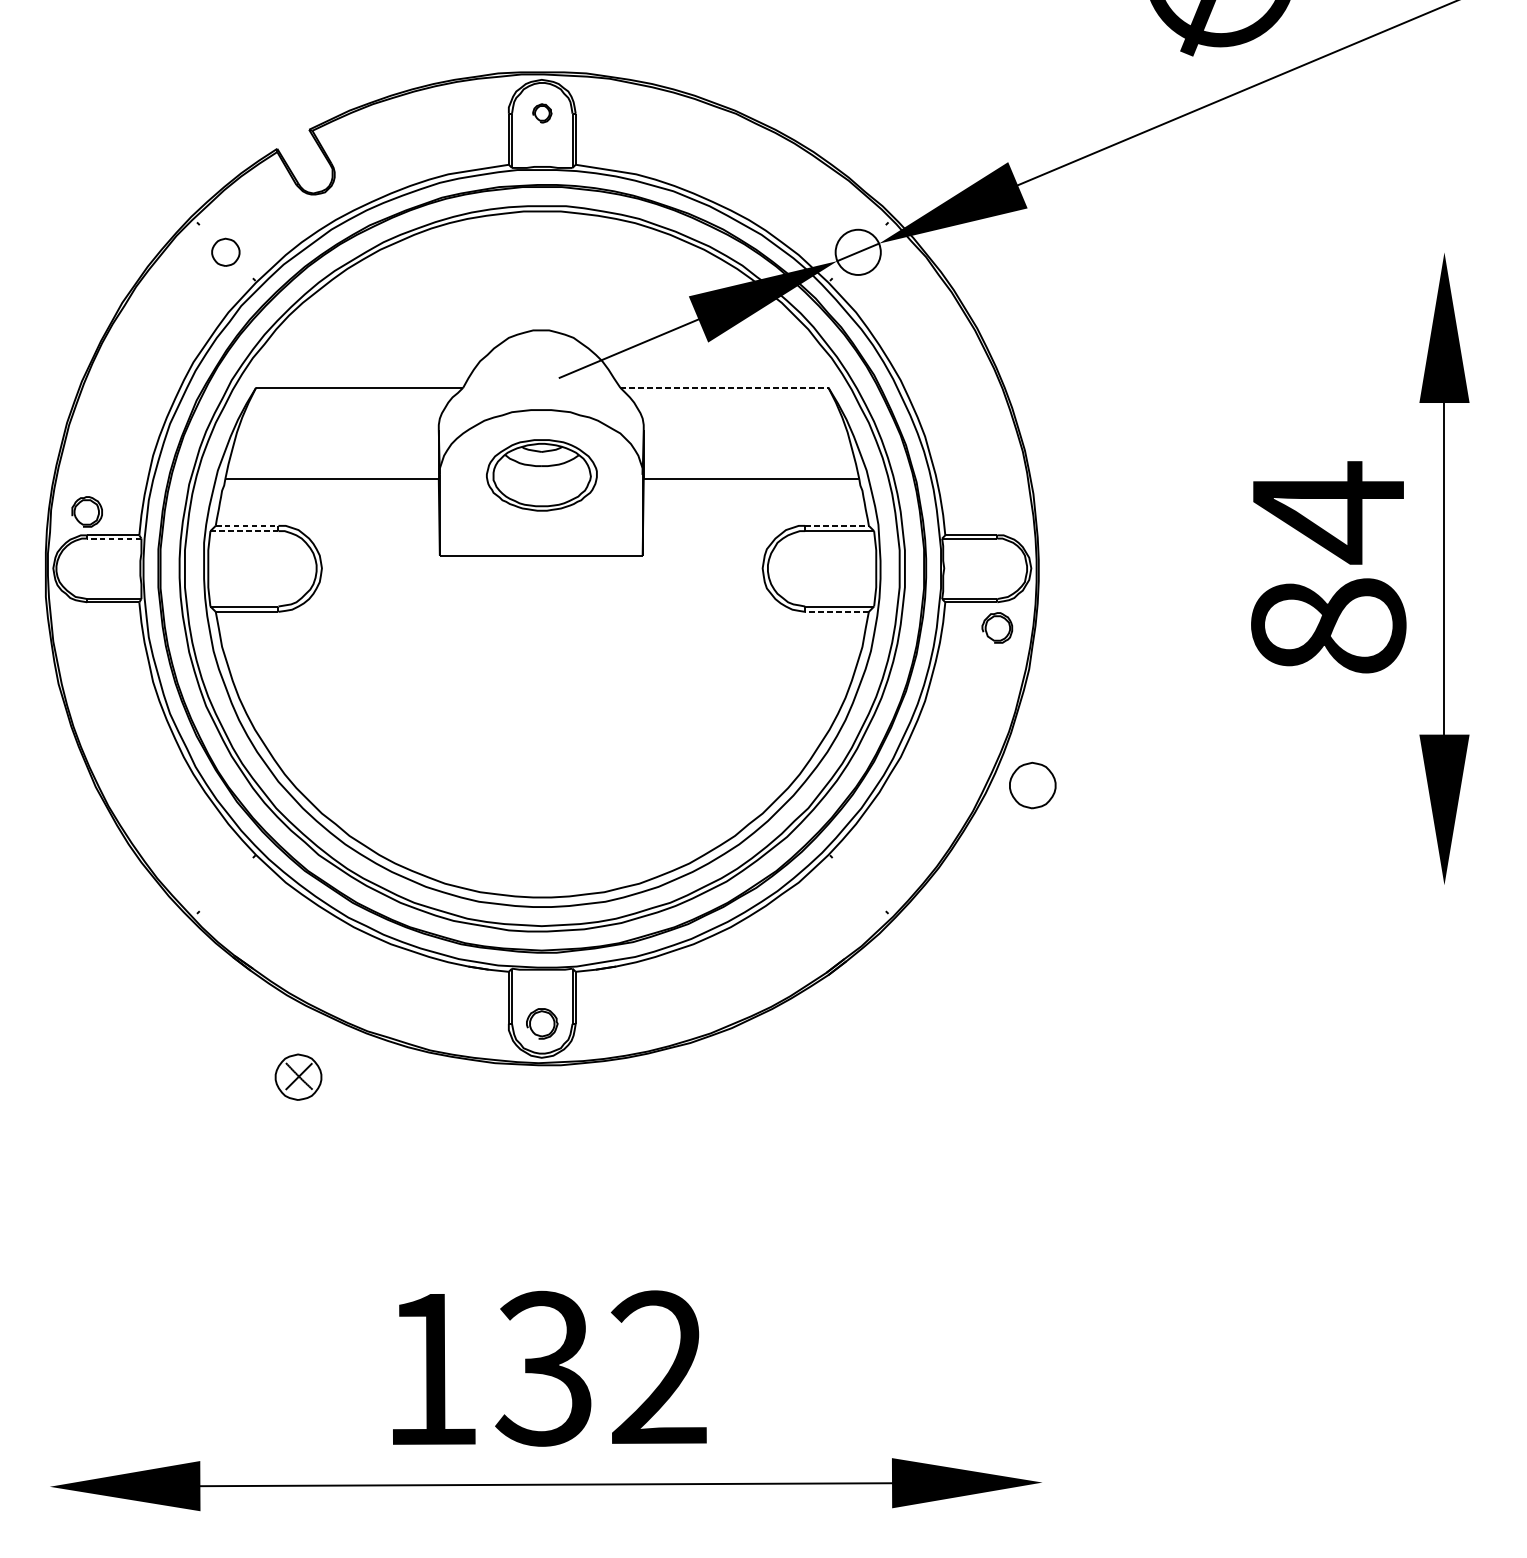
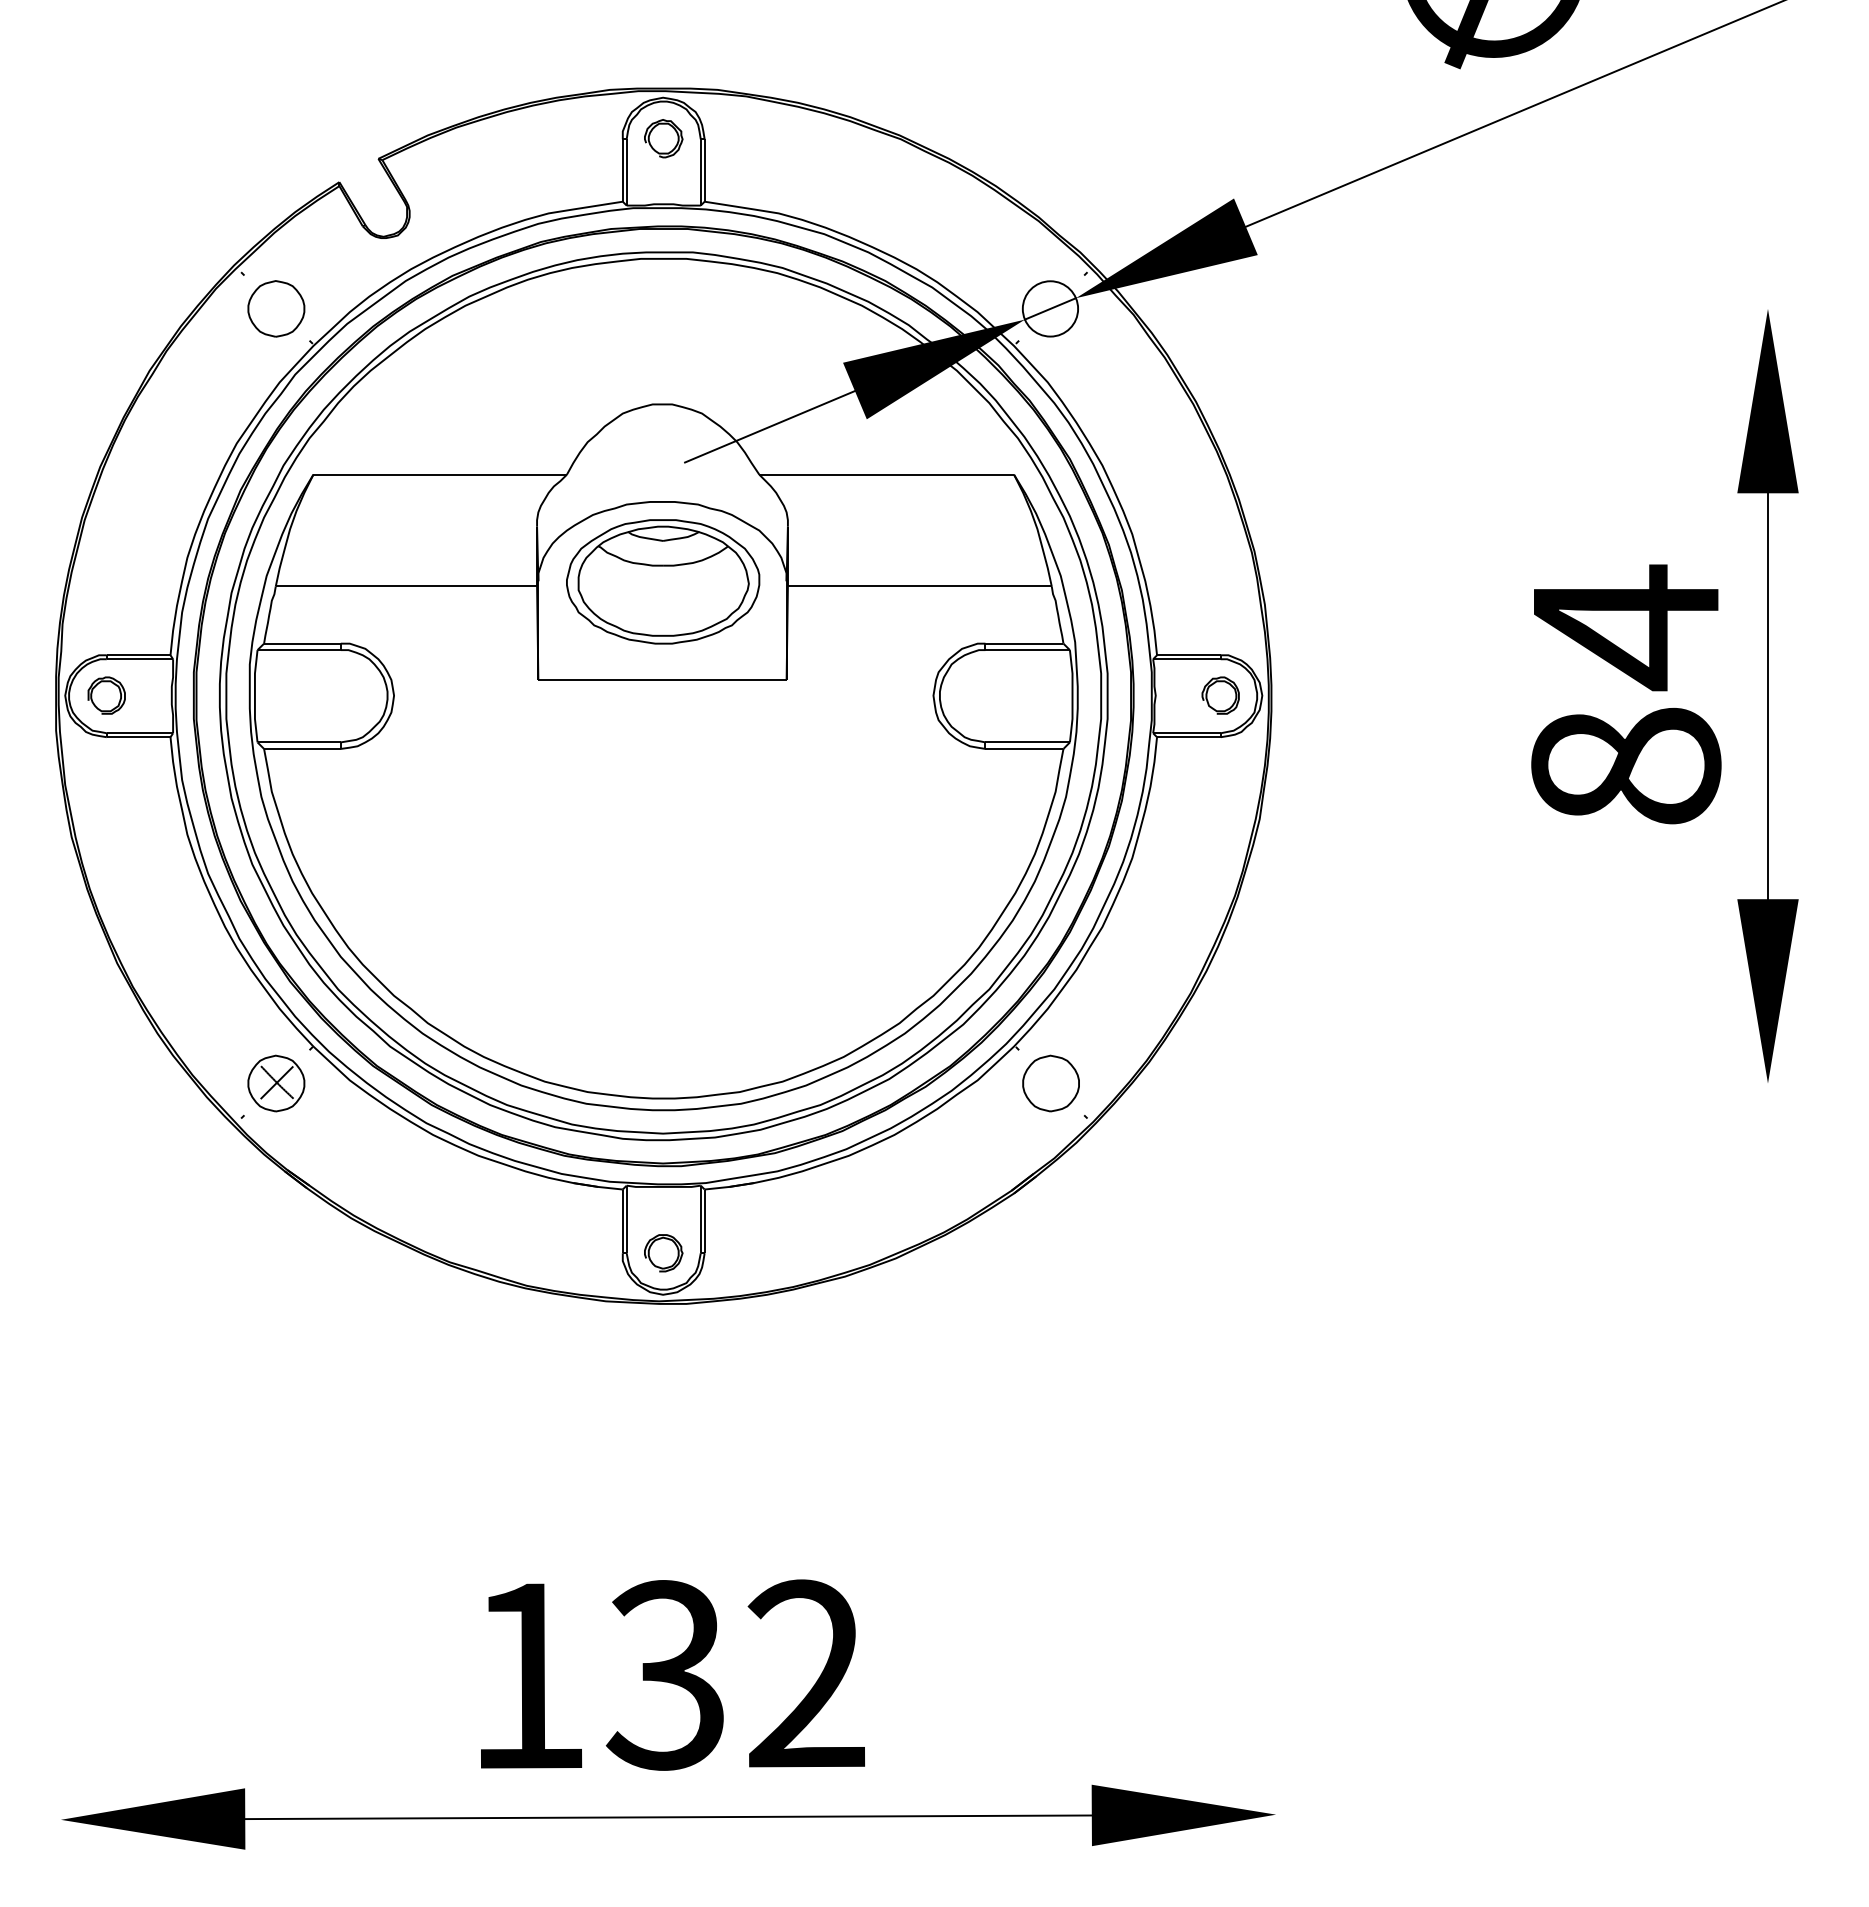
part: (542, 113) -> (663, 138), size x1.67
part: (225, 252) -> (276, 308), size x1.67
line: (725, 387) -> (887, 474), dashed -> solid
part: (542, 475) -> (663, 581), size x1.43
part: (87, 511) -> (106, 695), moved
line: (247, 525) -> (302, 643), dashed -> solid
line: (837, 525) -> (1024, 643), dashed -> solid
line: (244, 531) -> (299, 650), dashed -> solid
line: (113, 538) -> (139, 659), dashed -> solid
line: (837, 611) -> (1024, 748), dashed -> solid
part: (997, 627) -> (1220, 695), moved
part: (1032, 785) -> (1050, 1083), moved
part: (298, 1077) -> (276, 1083), moved

